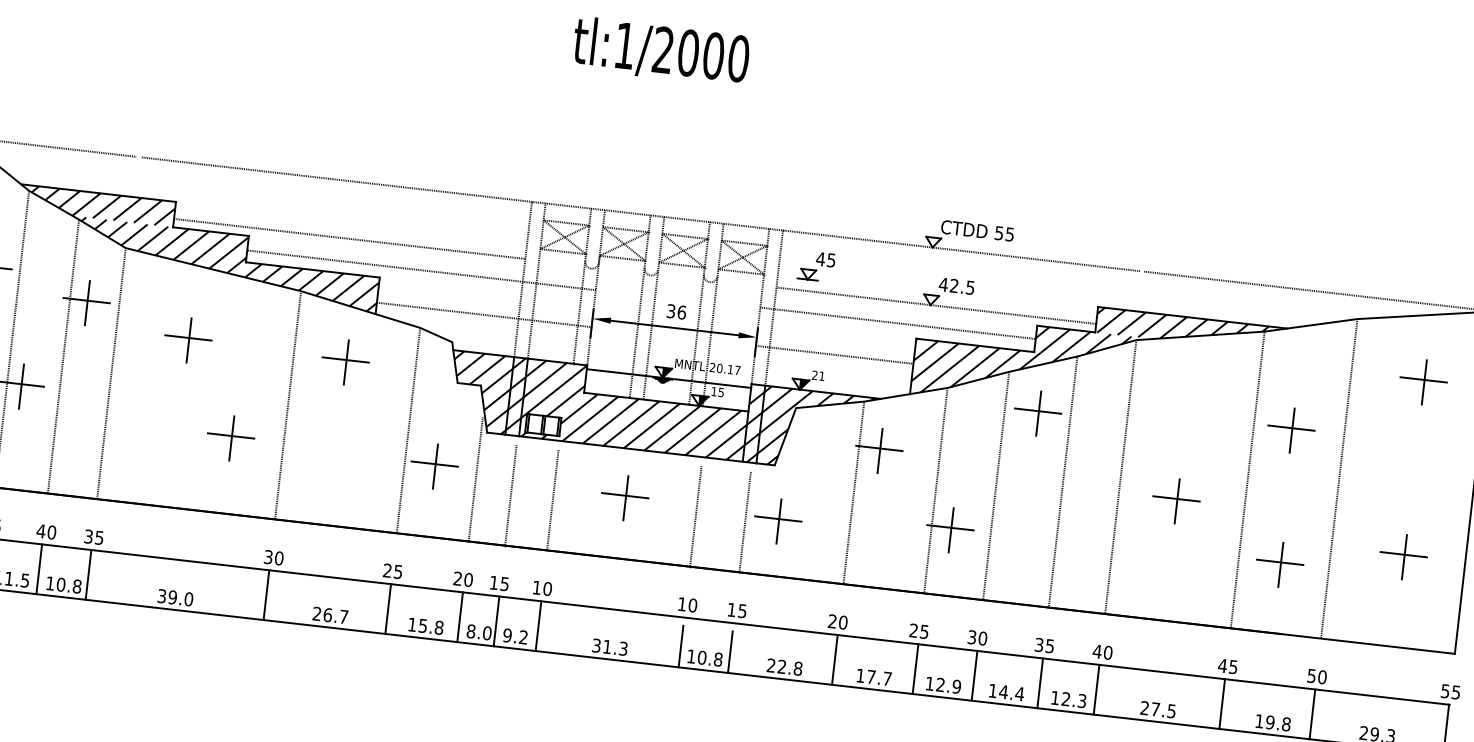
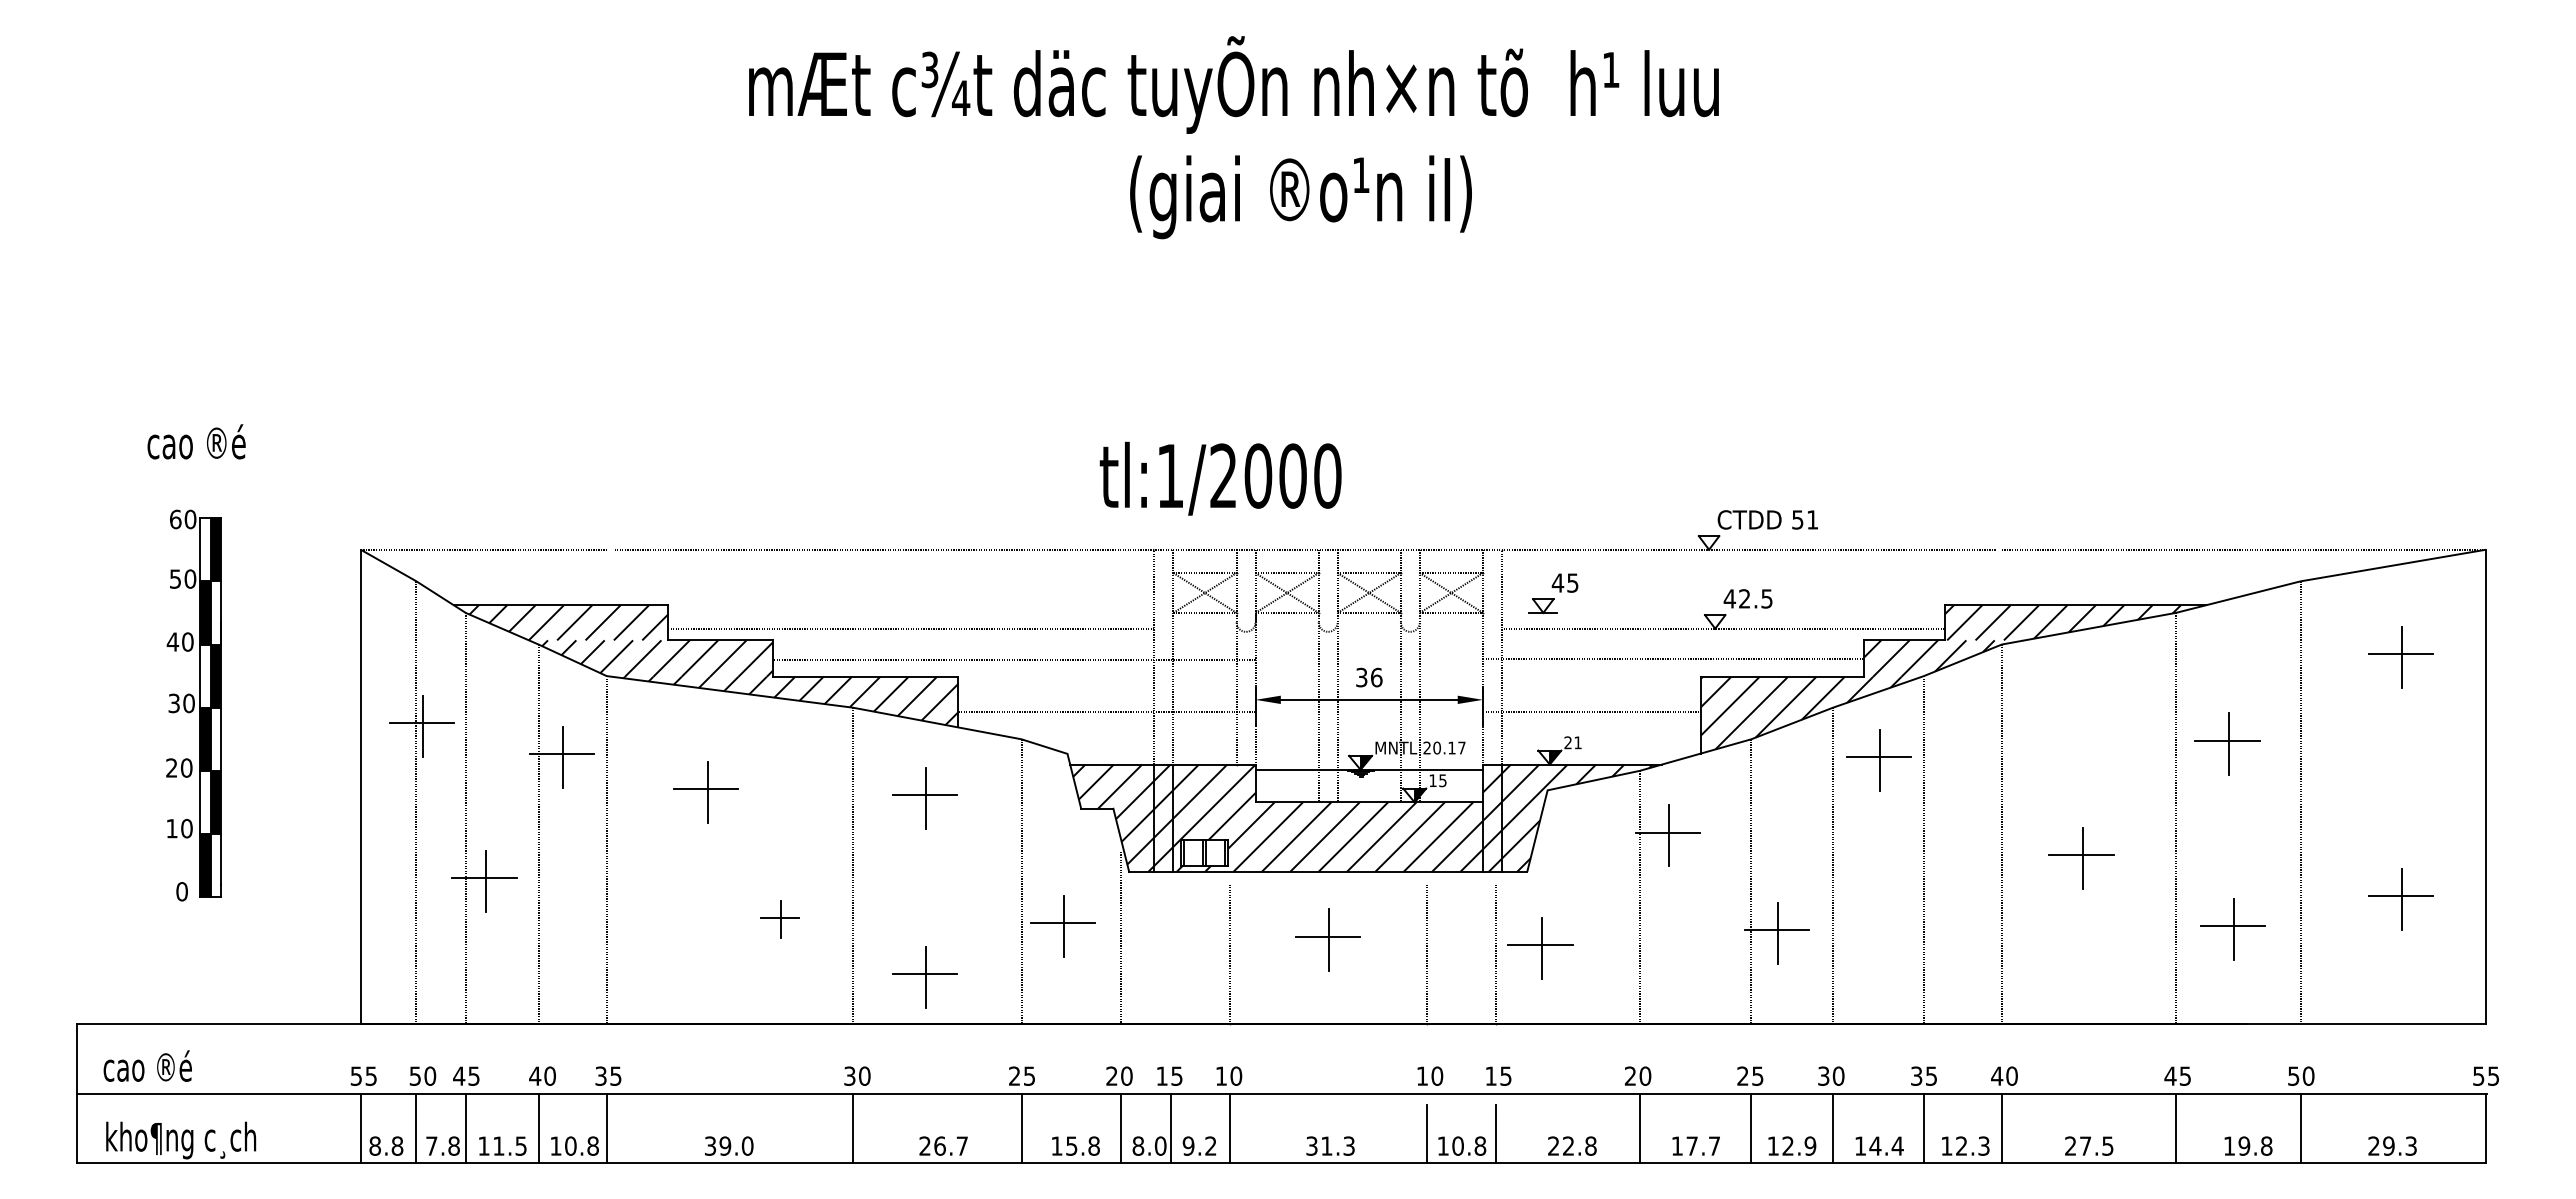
text: (661, 51) -> (1220, 478), moved
text: (1009, 234) -> (1812, 519), 55 -> 51
part: (230, 438) -> (779, 919), size x0.6
part: (330, 492) -> (924, 977), added
line: (510, 495) -> (1171, 953), removed

